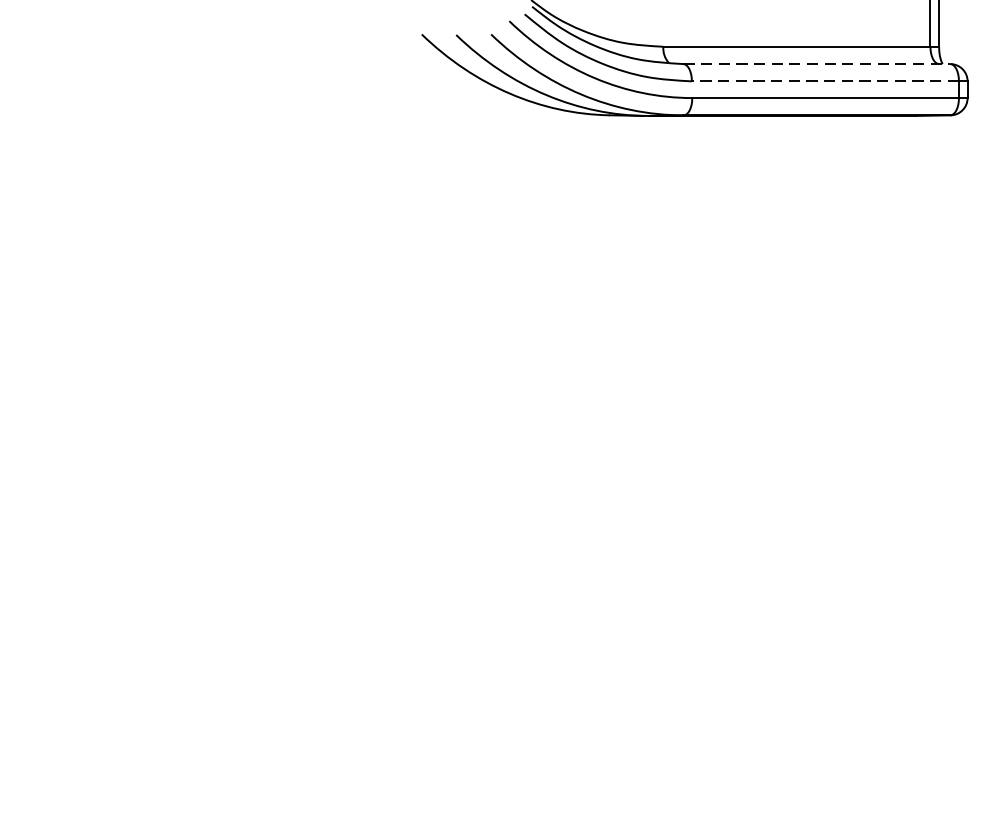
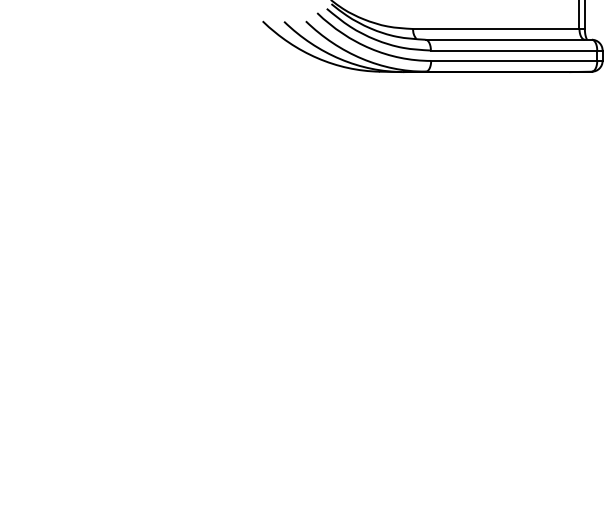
line: (818, 63) -> (509, 39), dashed -> solid
line: (824, 81) -> (513, 50), dashed -> solid

